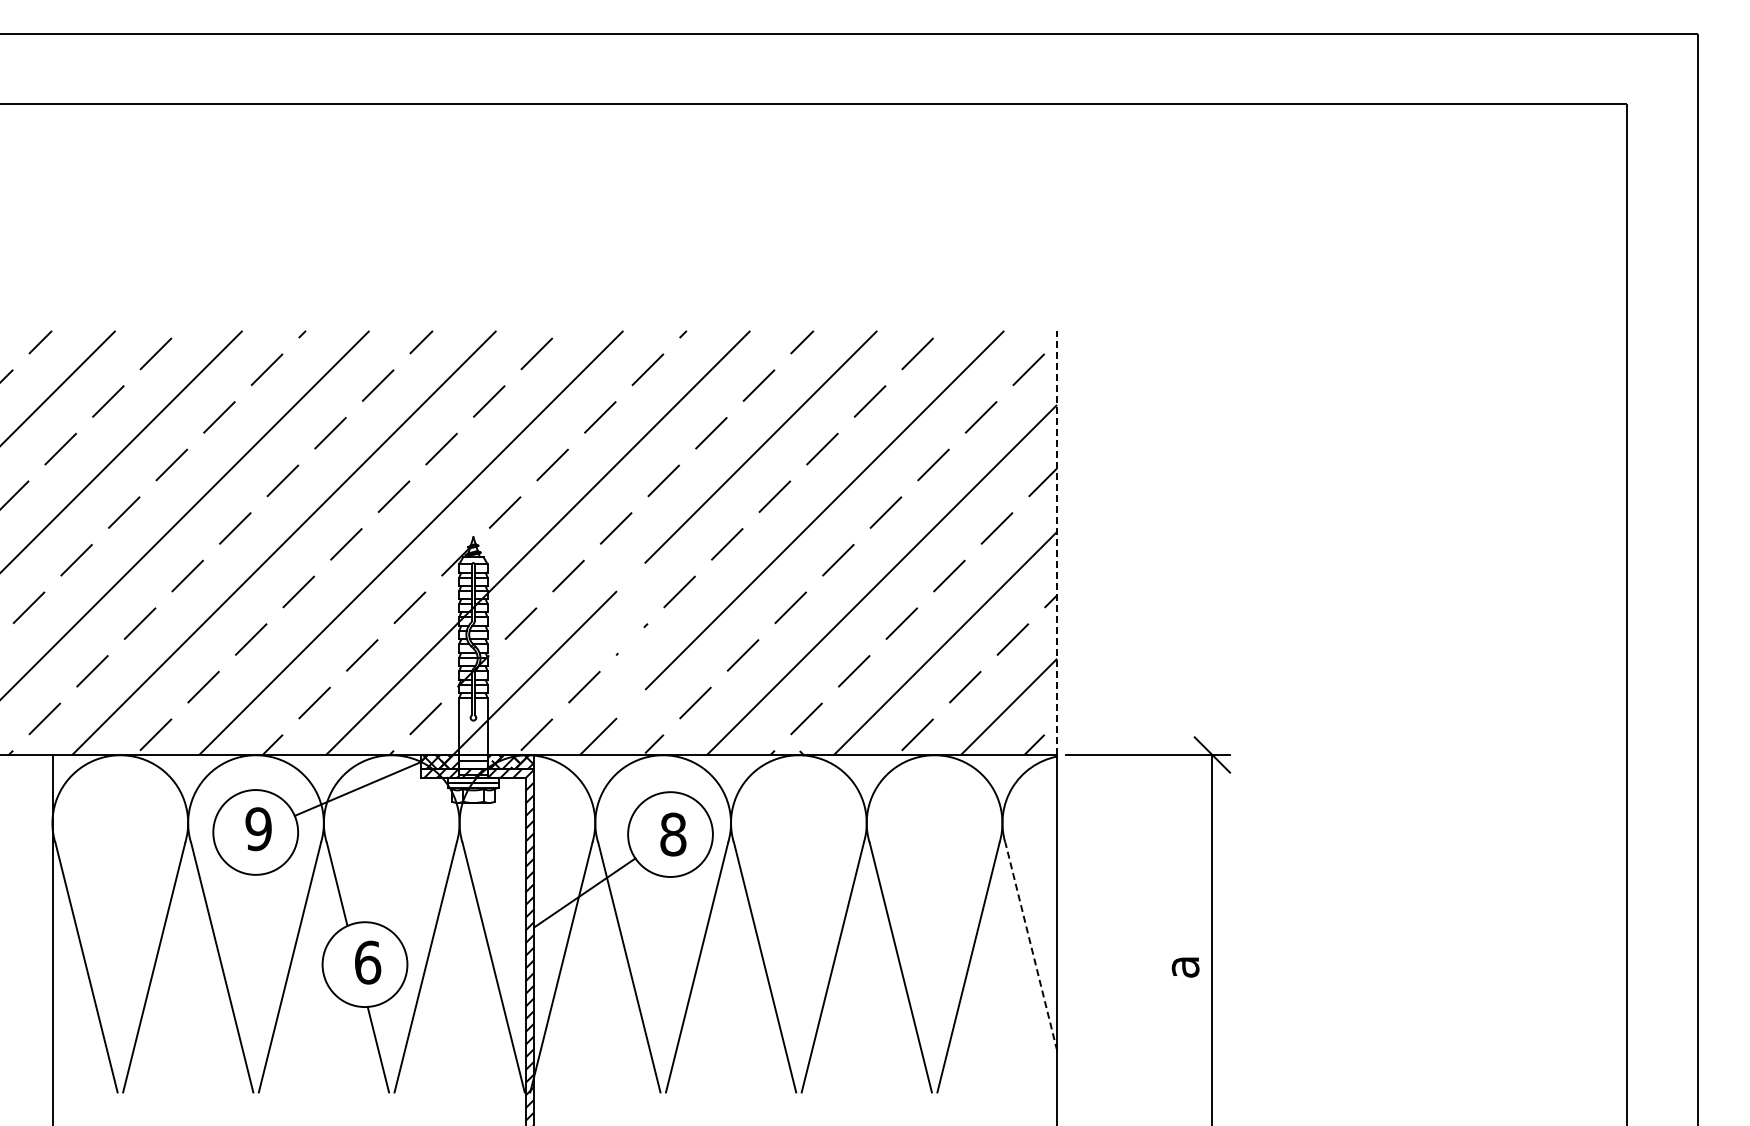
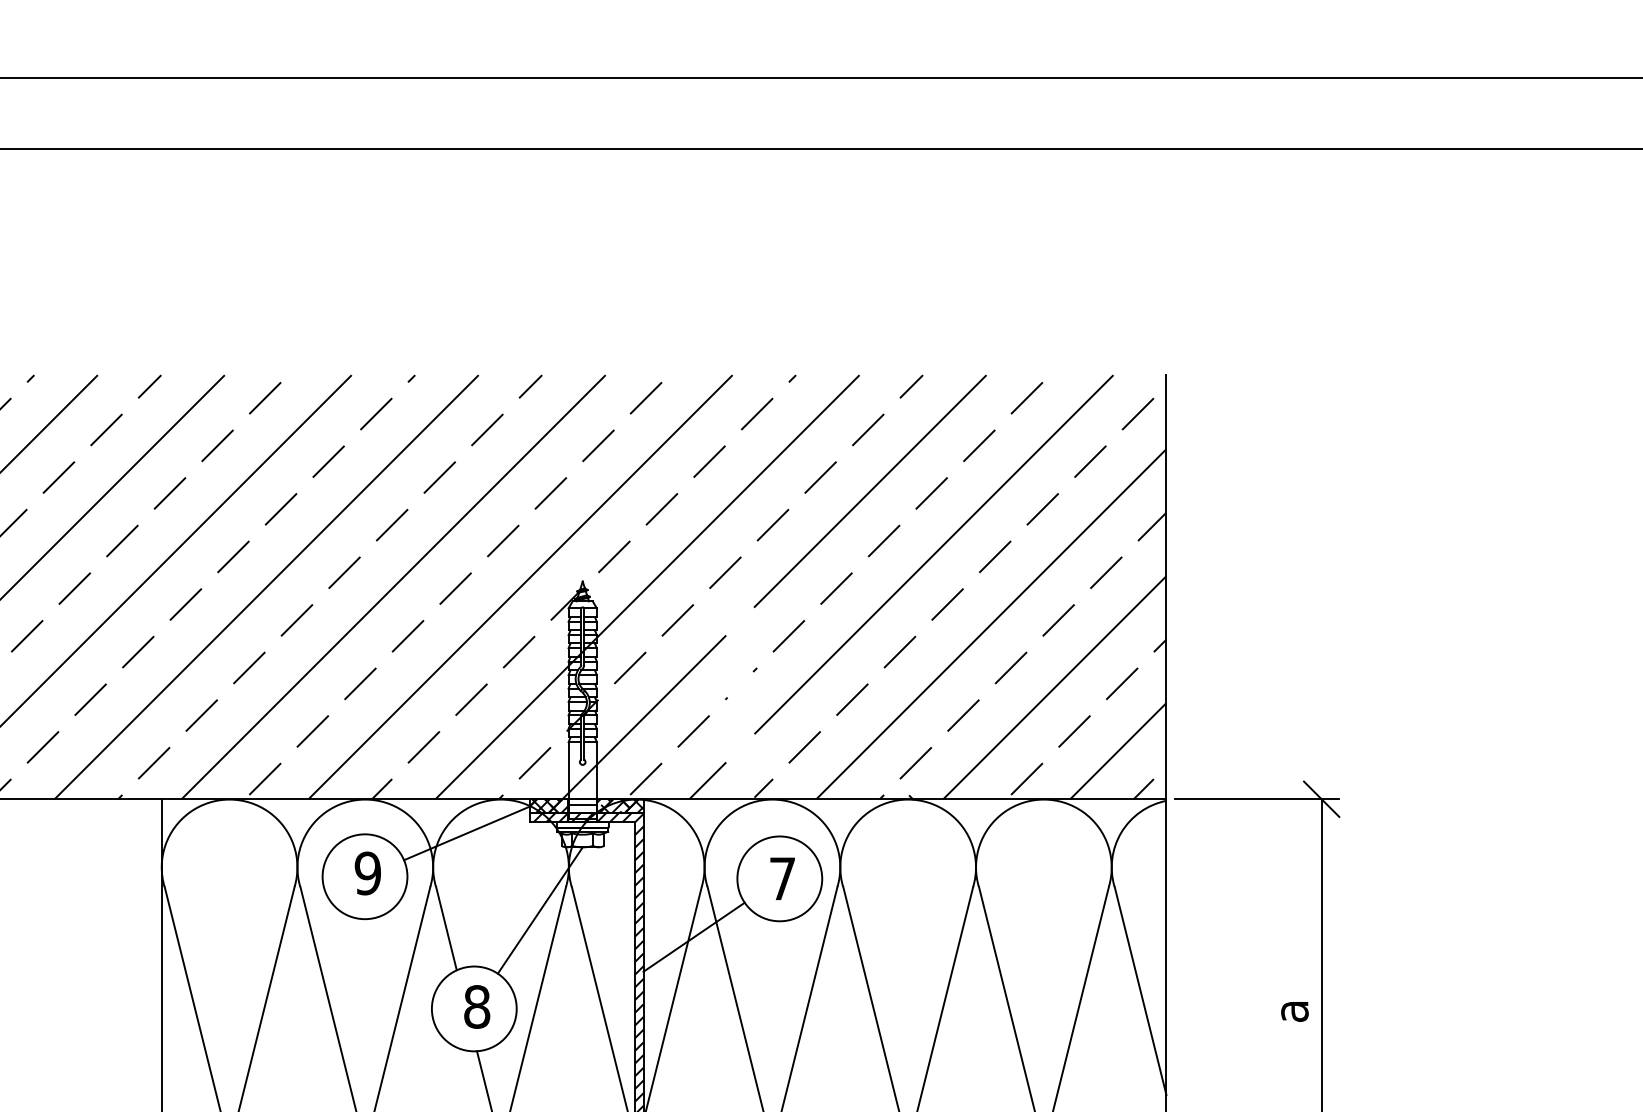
line: (1057, 542) -> (1166, 586), dashed -> solid
text: (673, 834) -> (782, 878), 8 -> 7
line: (430, 866) -> (539, 910), added
line: (1031, 946) -> (1140, 990), dashed -> solid
text: (367, 962) -> (476, 1006), 6 -> 8

